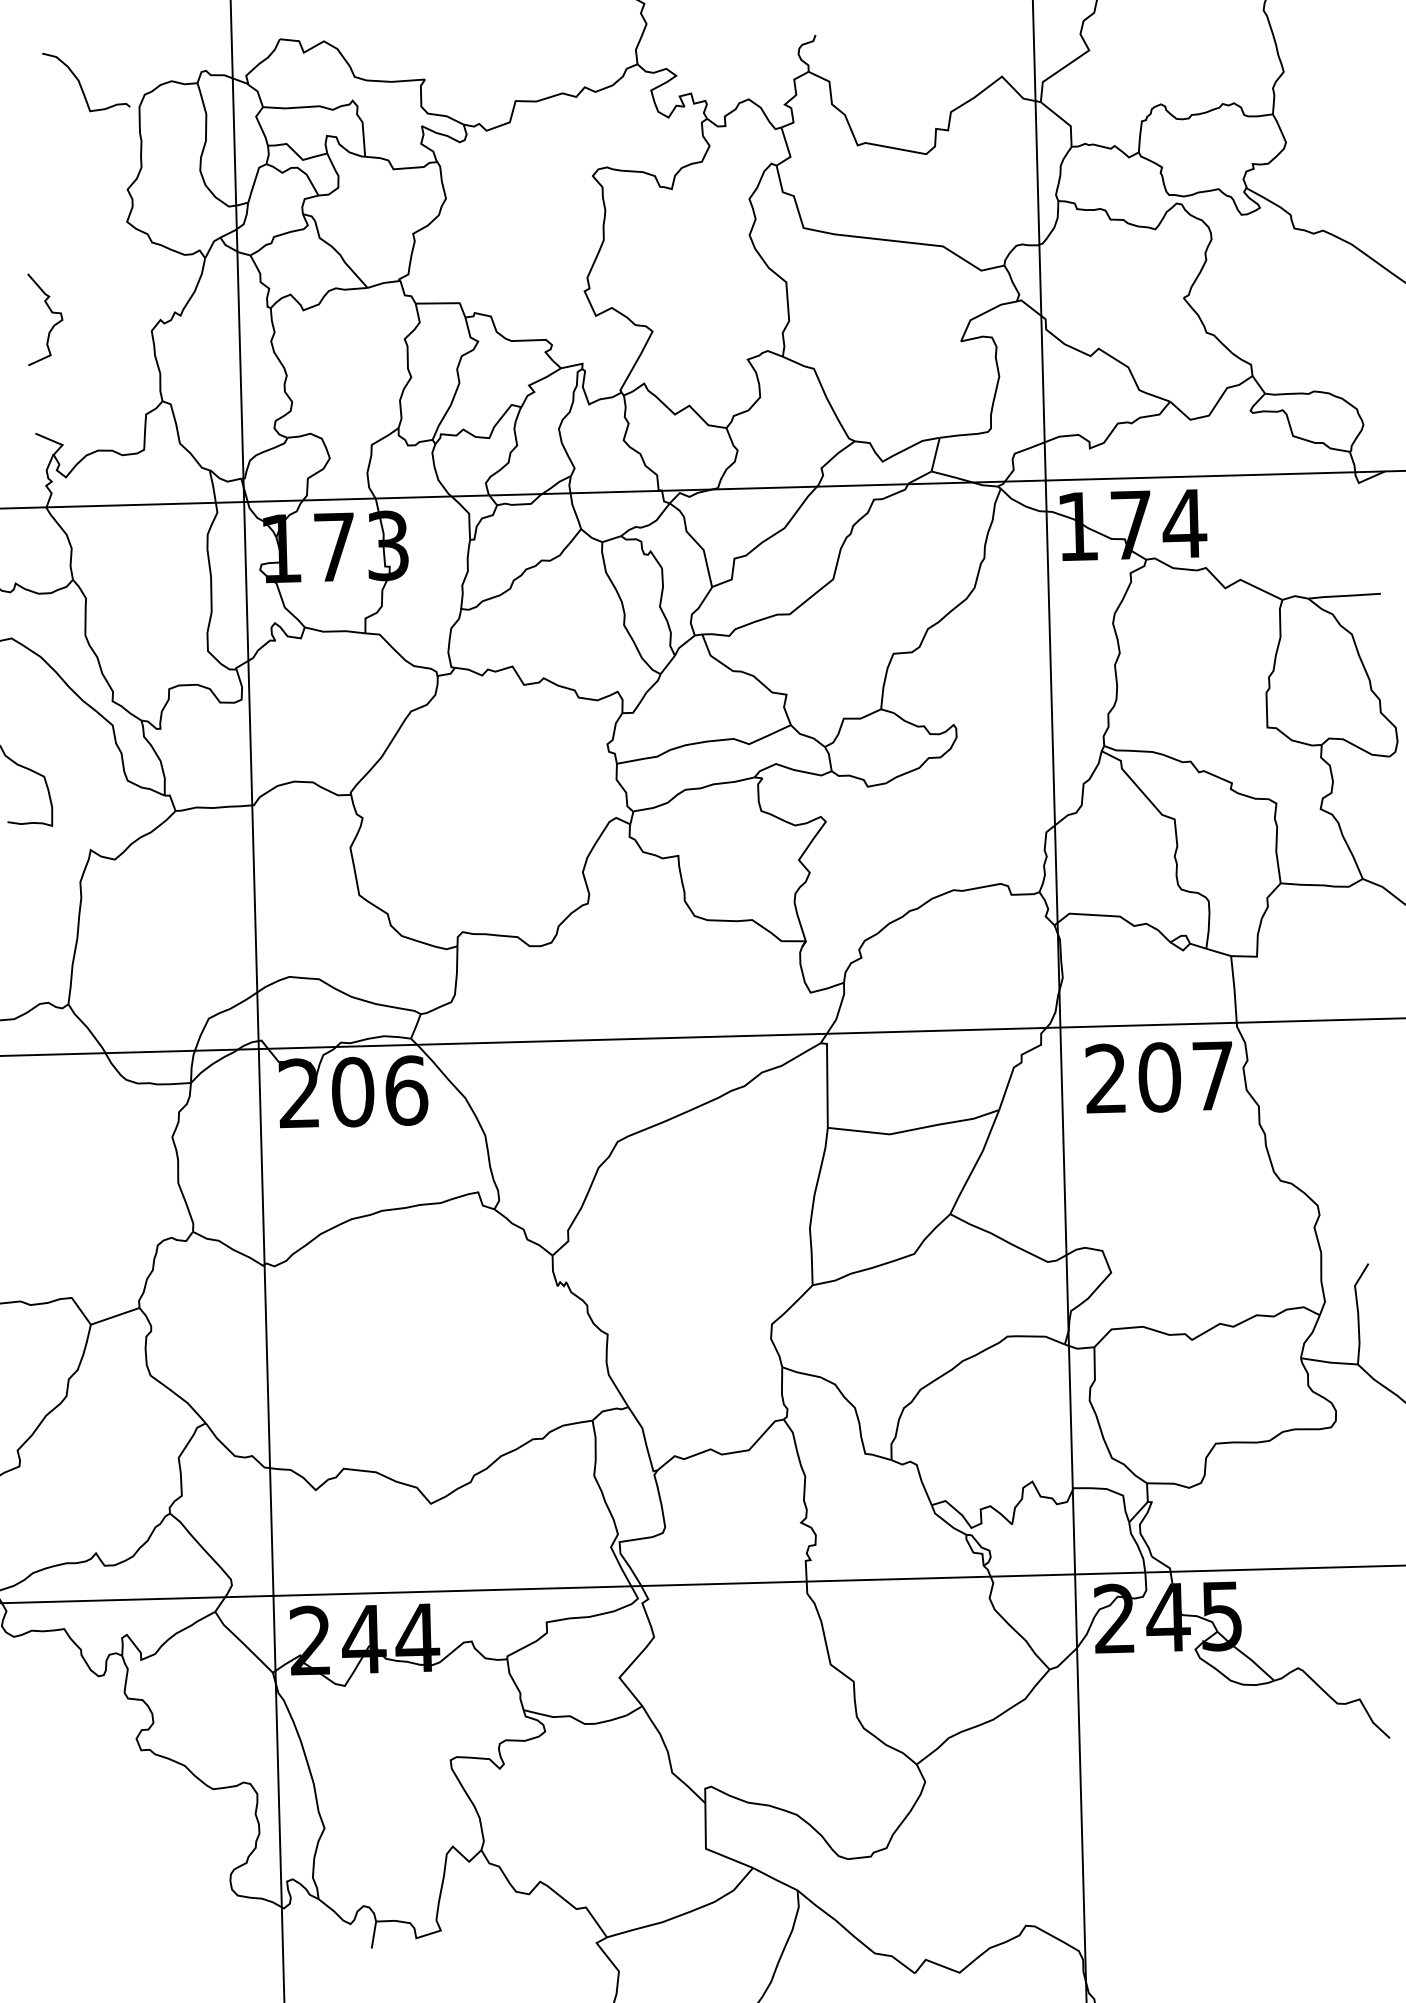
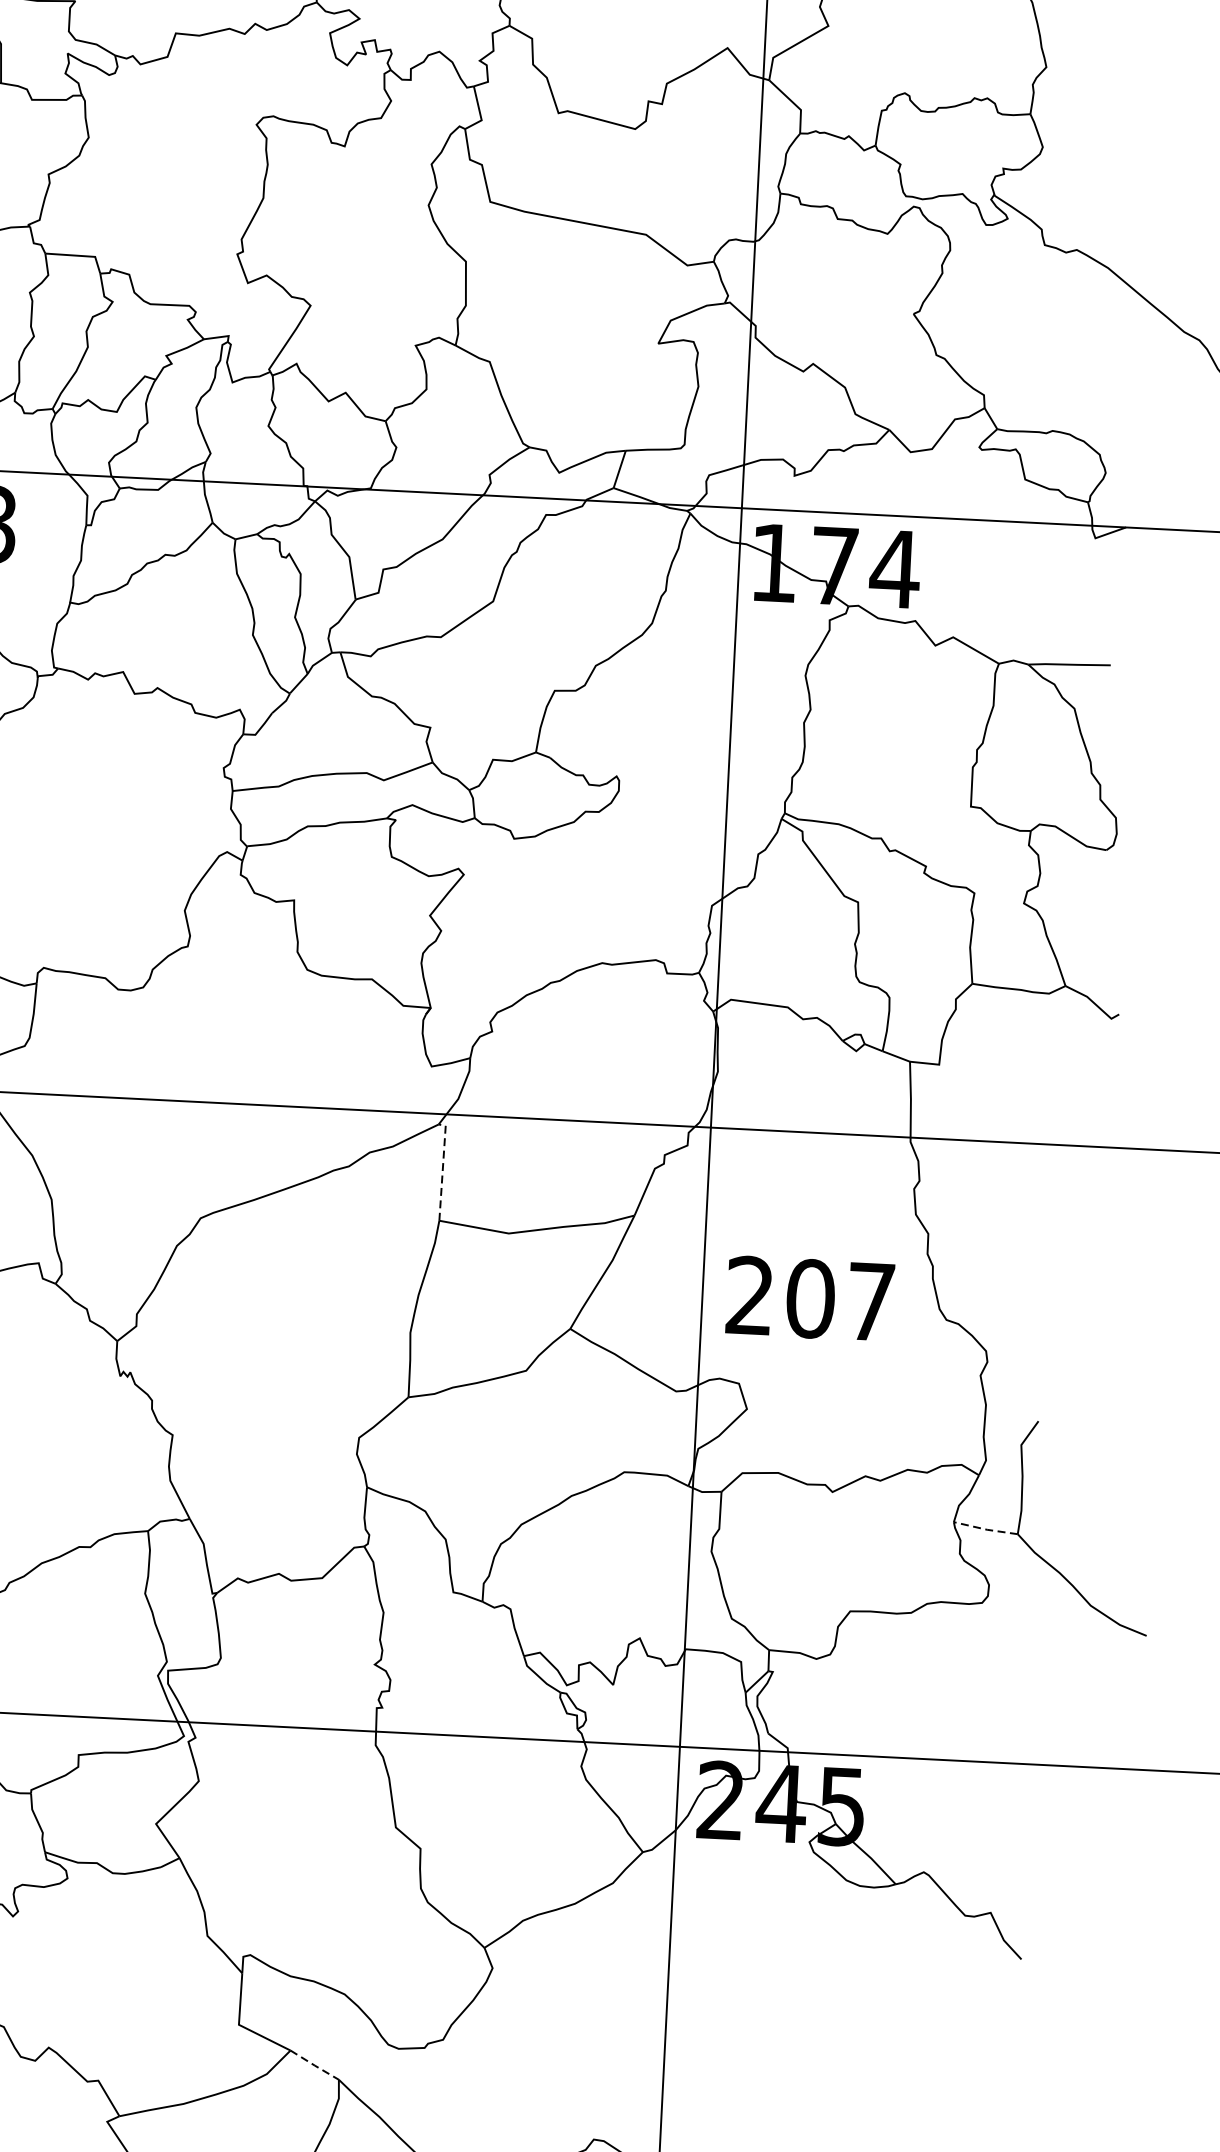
text: (1158, 1077) -> (809, 1298), moved
line: (827, 1081) -> (443, 1168), solid -> dashed
line: (1329, 1362) -> (985, 1529), solid -> dashed
line: (775, 1879) -> (314, 2065), solid -> dashed

